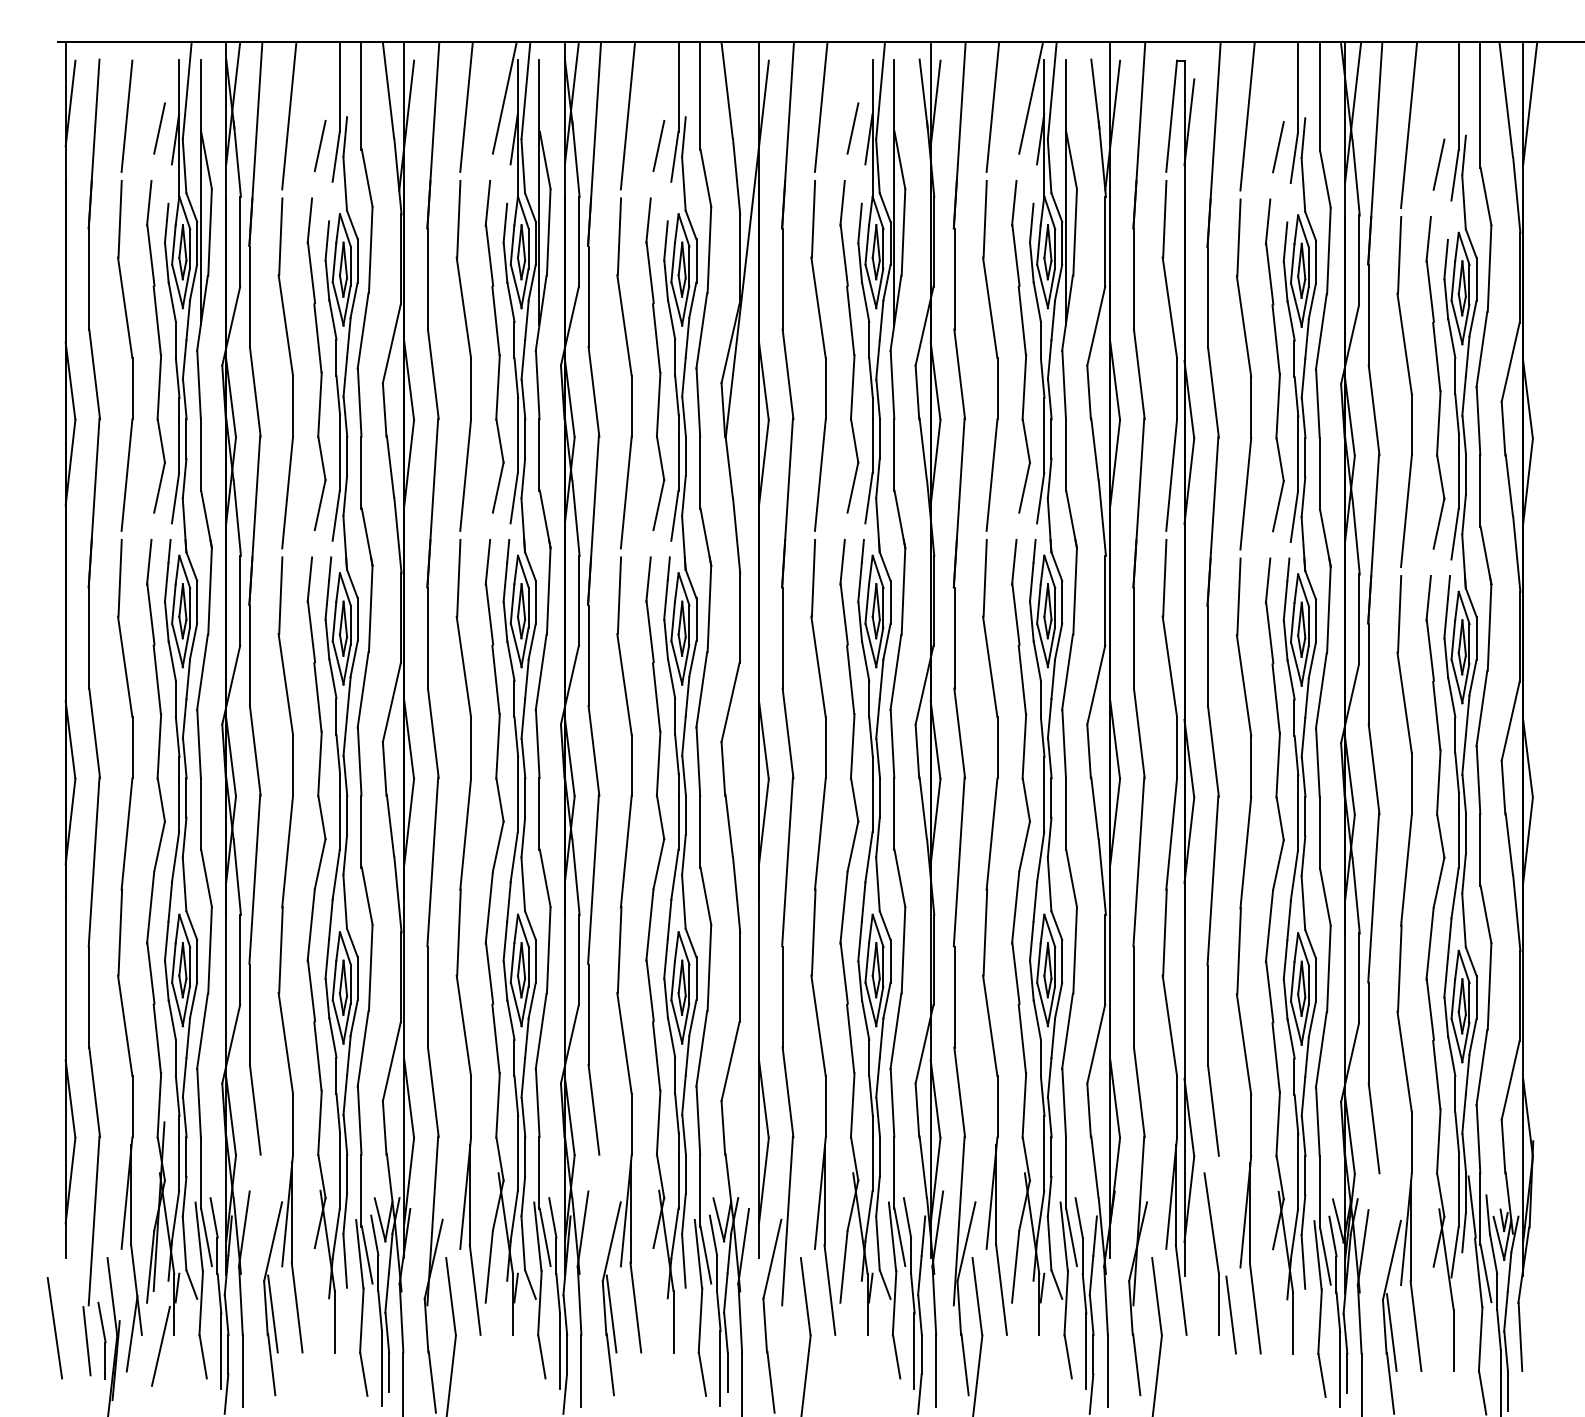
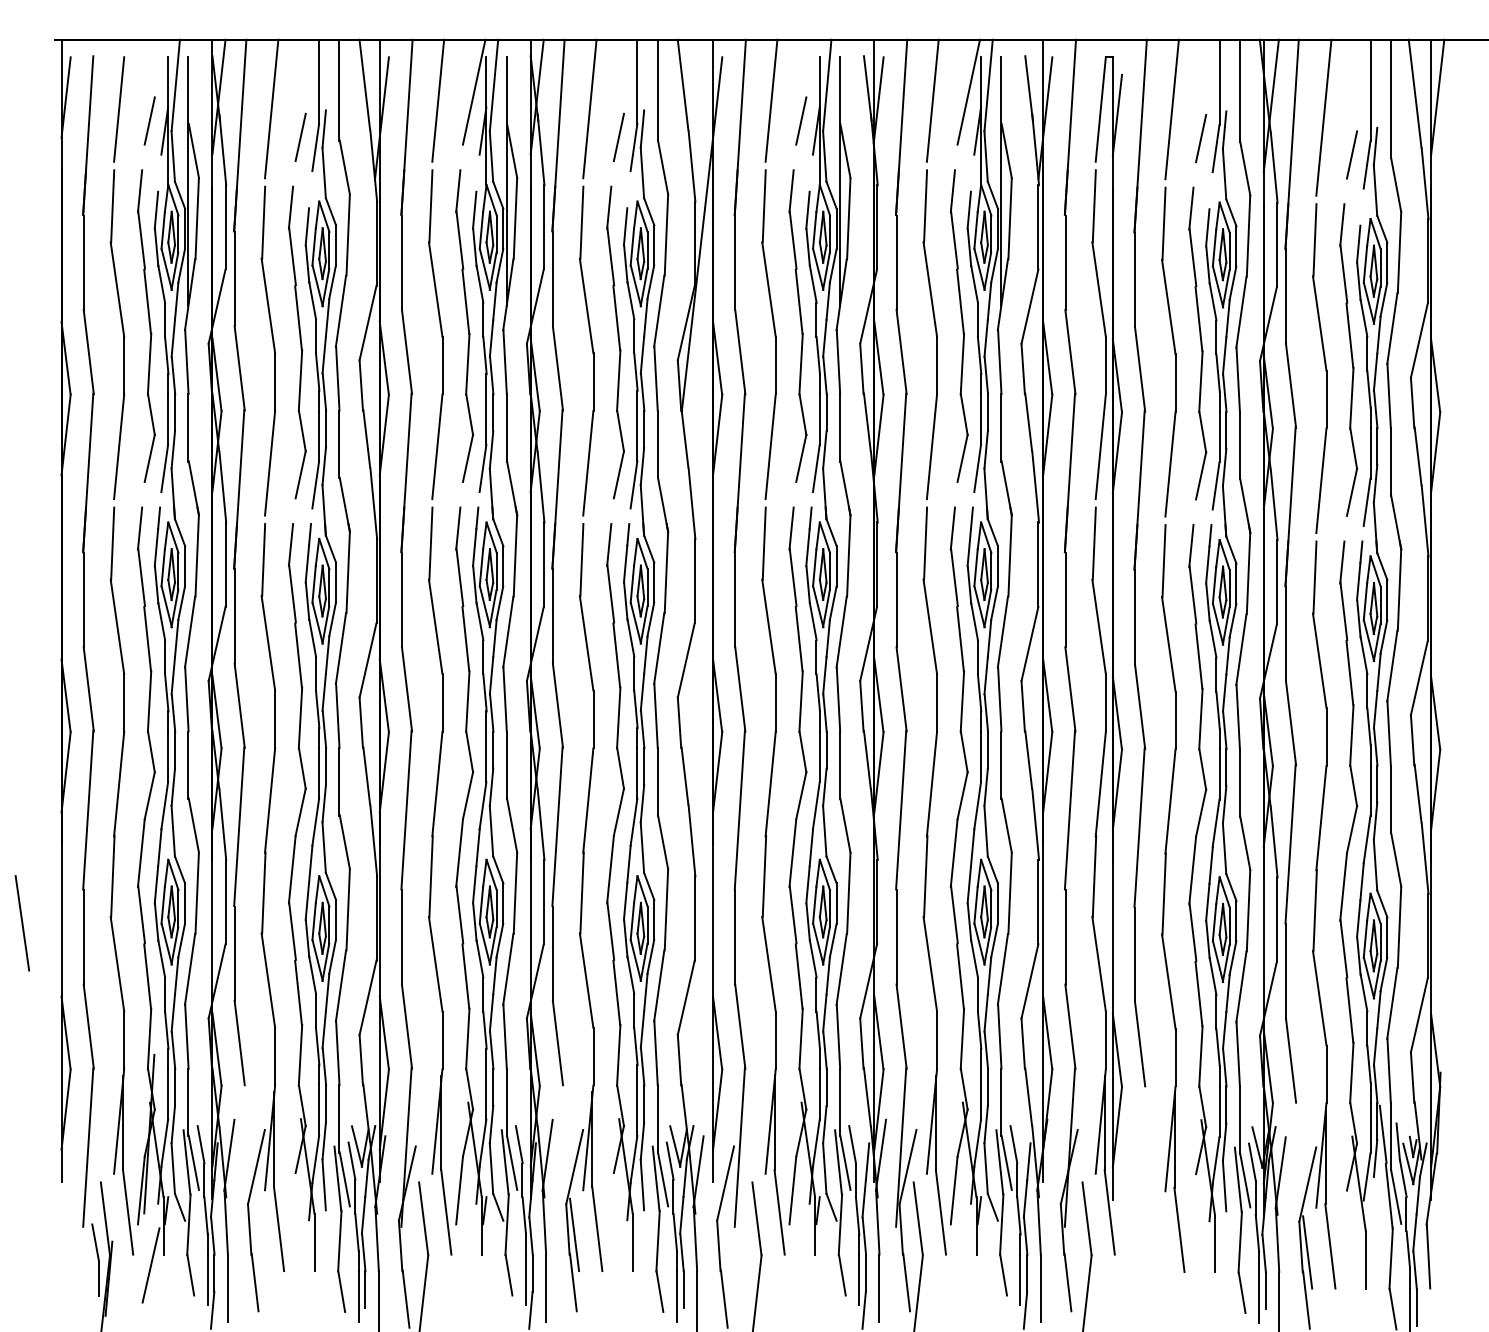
part: (1220, 1262) -> (1146, 1186), removed
line: (272, 1313) -> (255, 1234), removed
line: (55, 1328) -> (22, 923), moved
line: (131, 1333) -> (123, 1253), removed
line: (86, 1341) -> (81, 1260), removed

